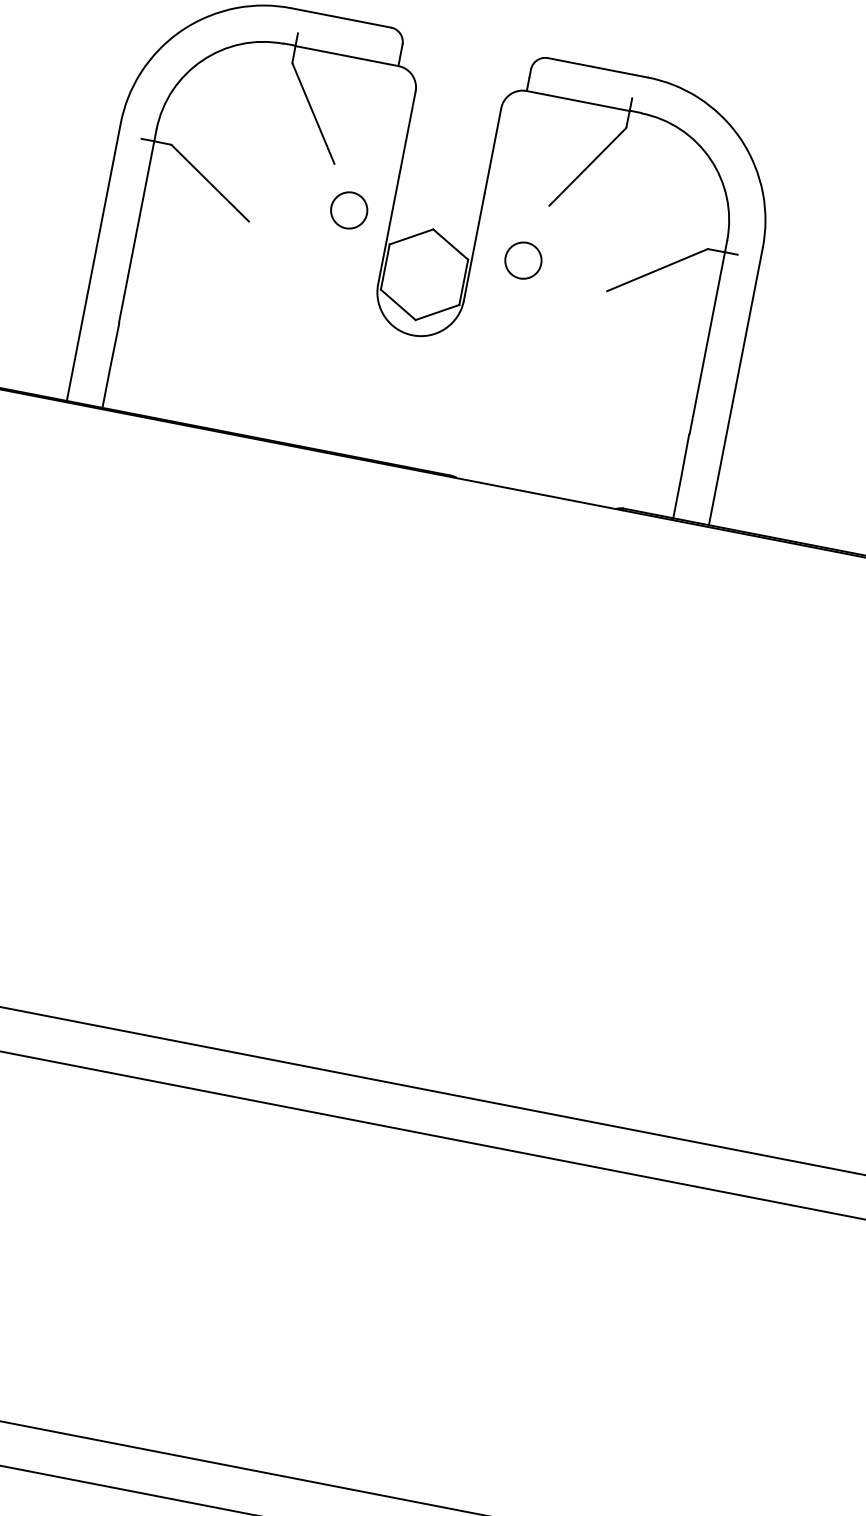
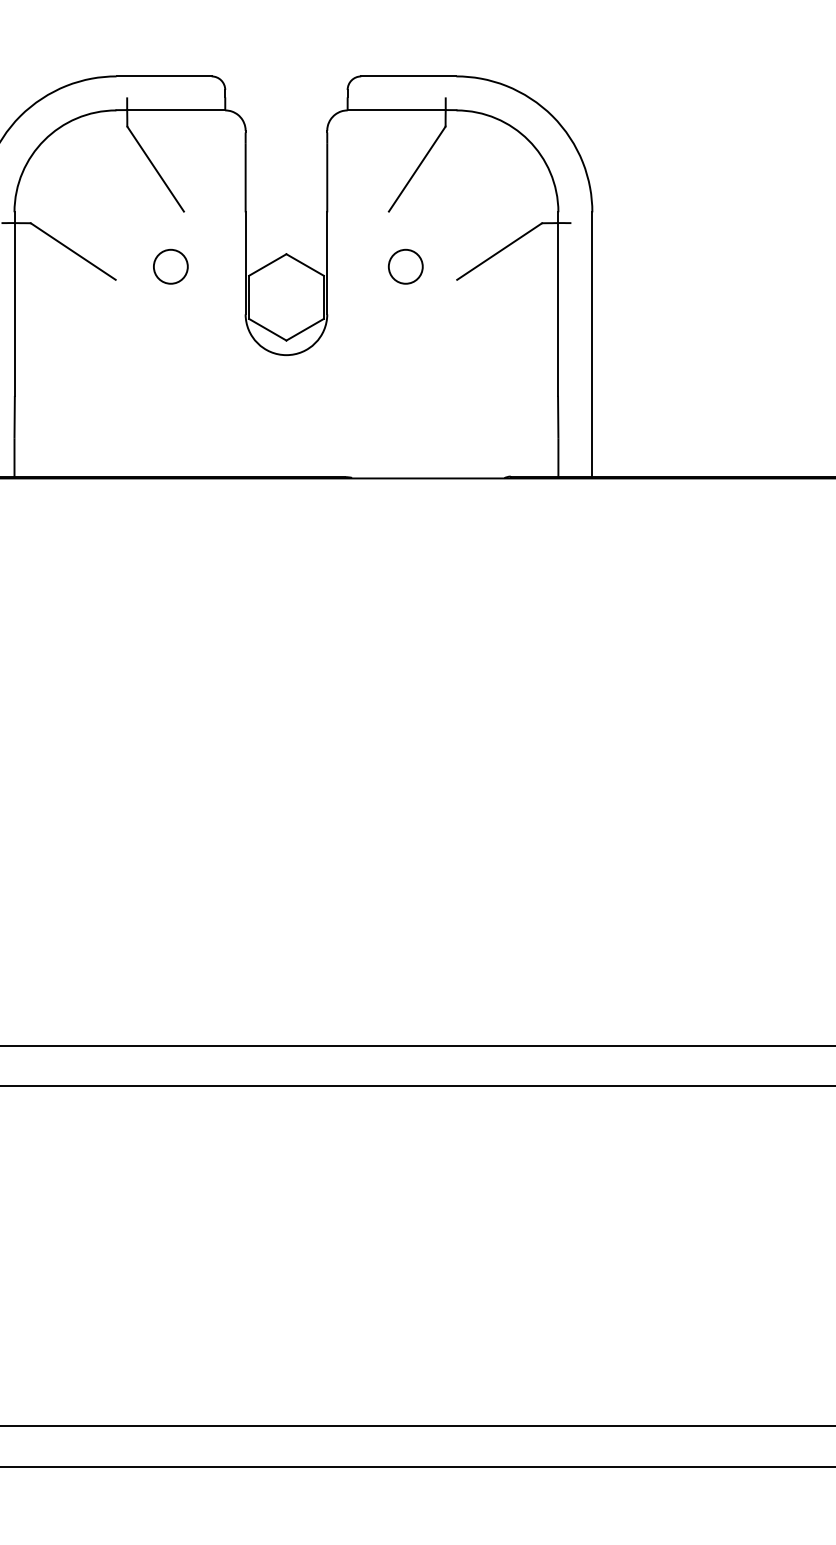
circle: (348, 210) -> (170, 266), moved
circle: (523, 260) -> (405, 266), moved

